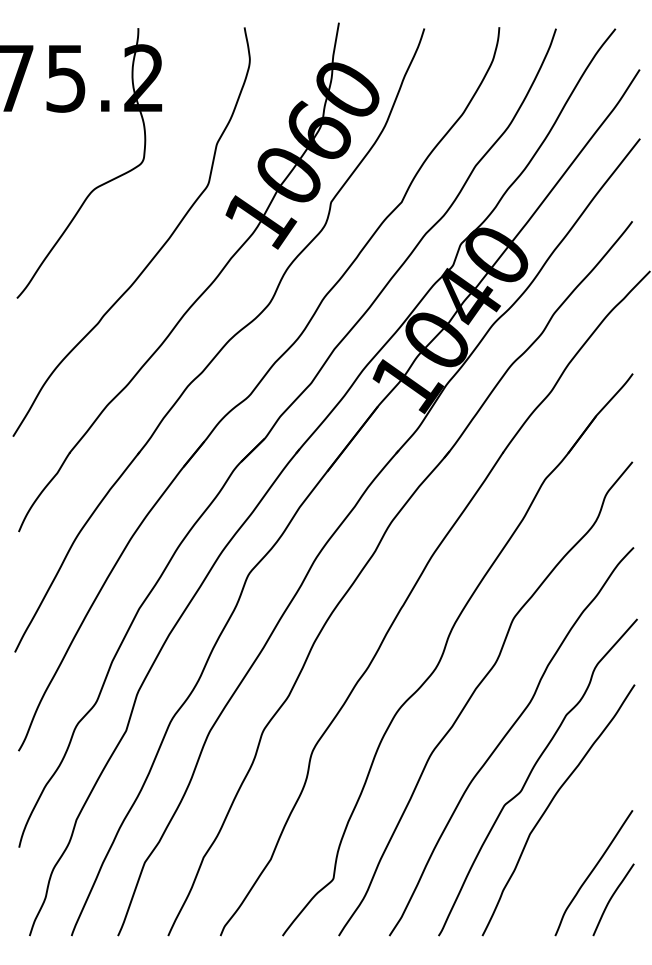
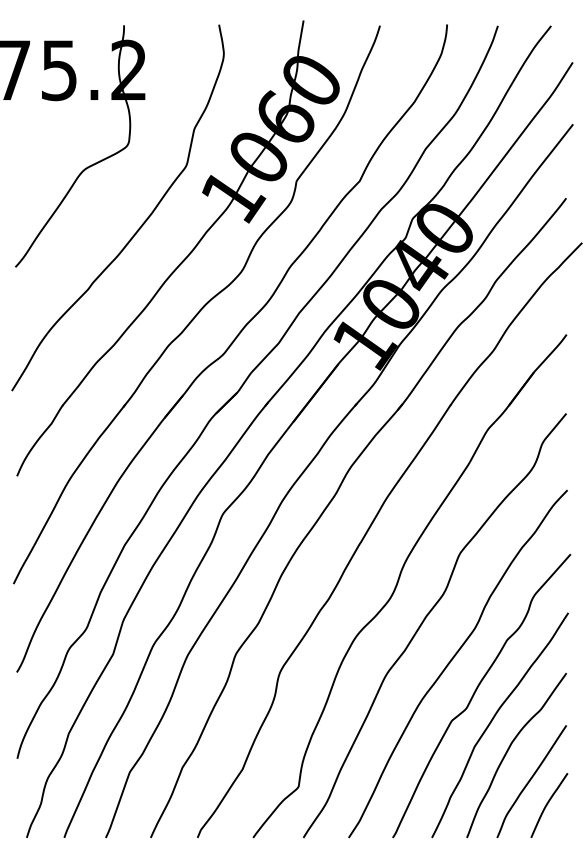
curve: (567, 839) -> (508, 751), added

